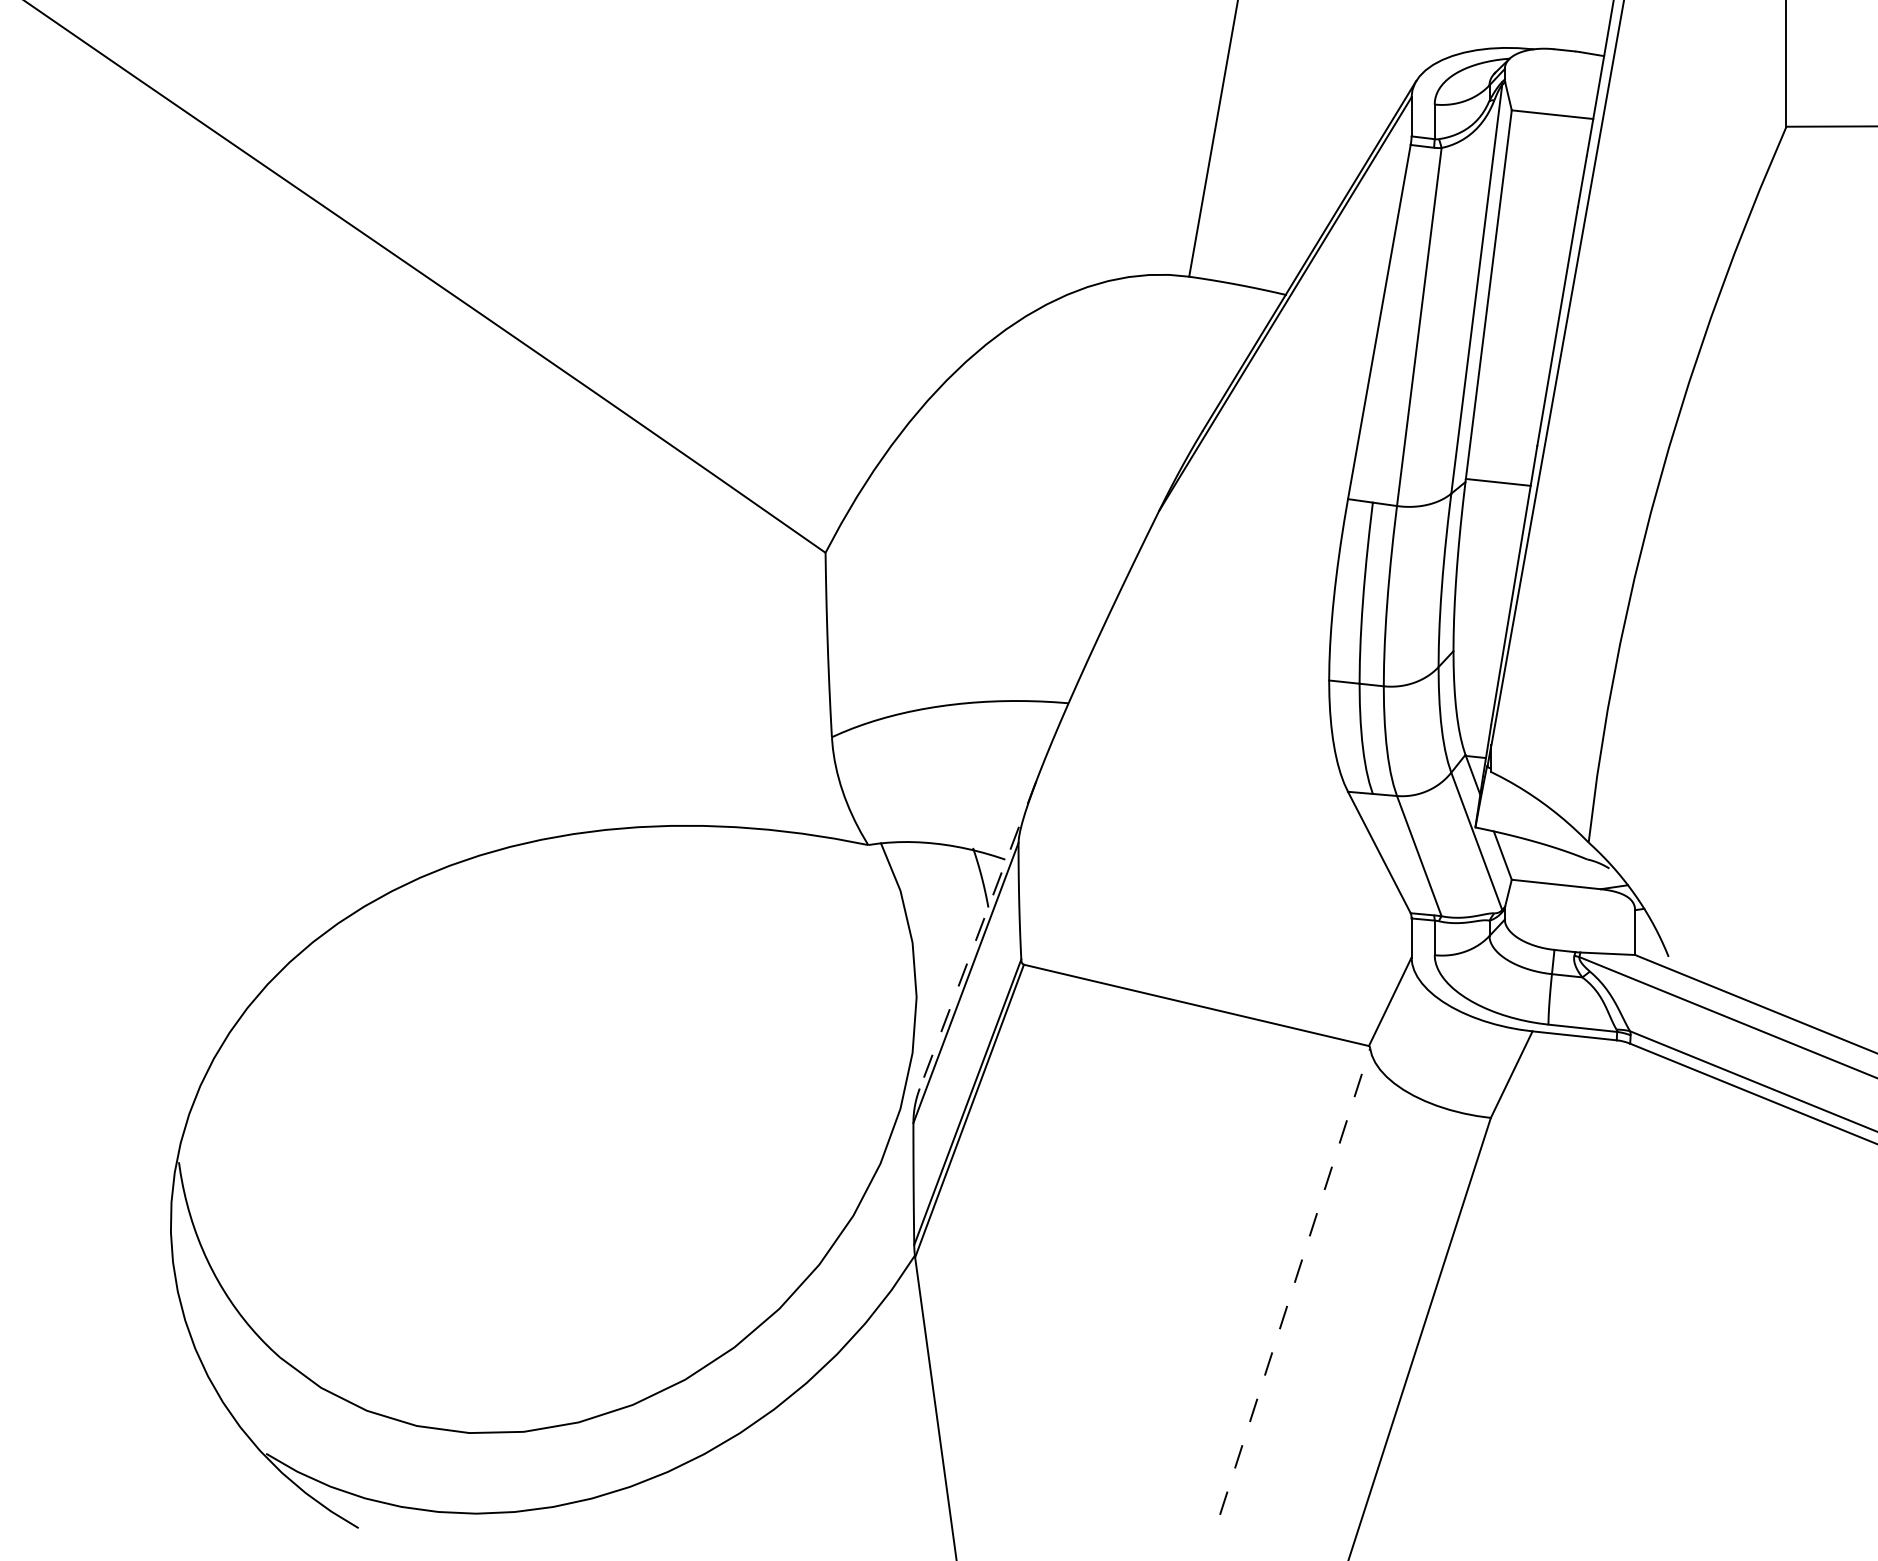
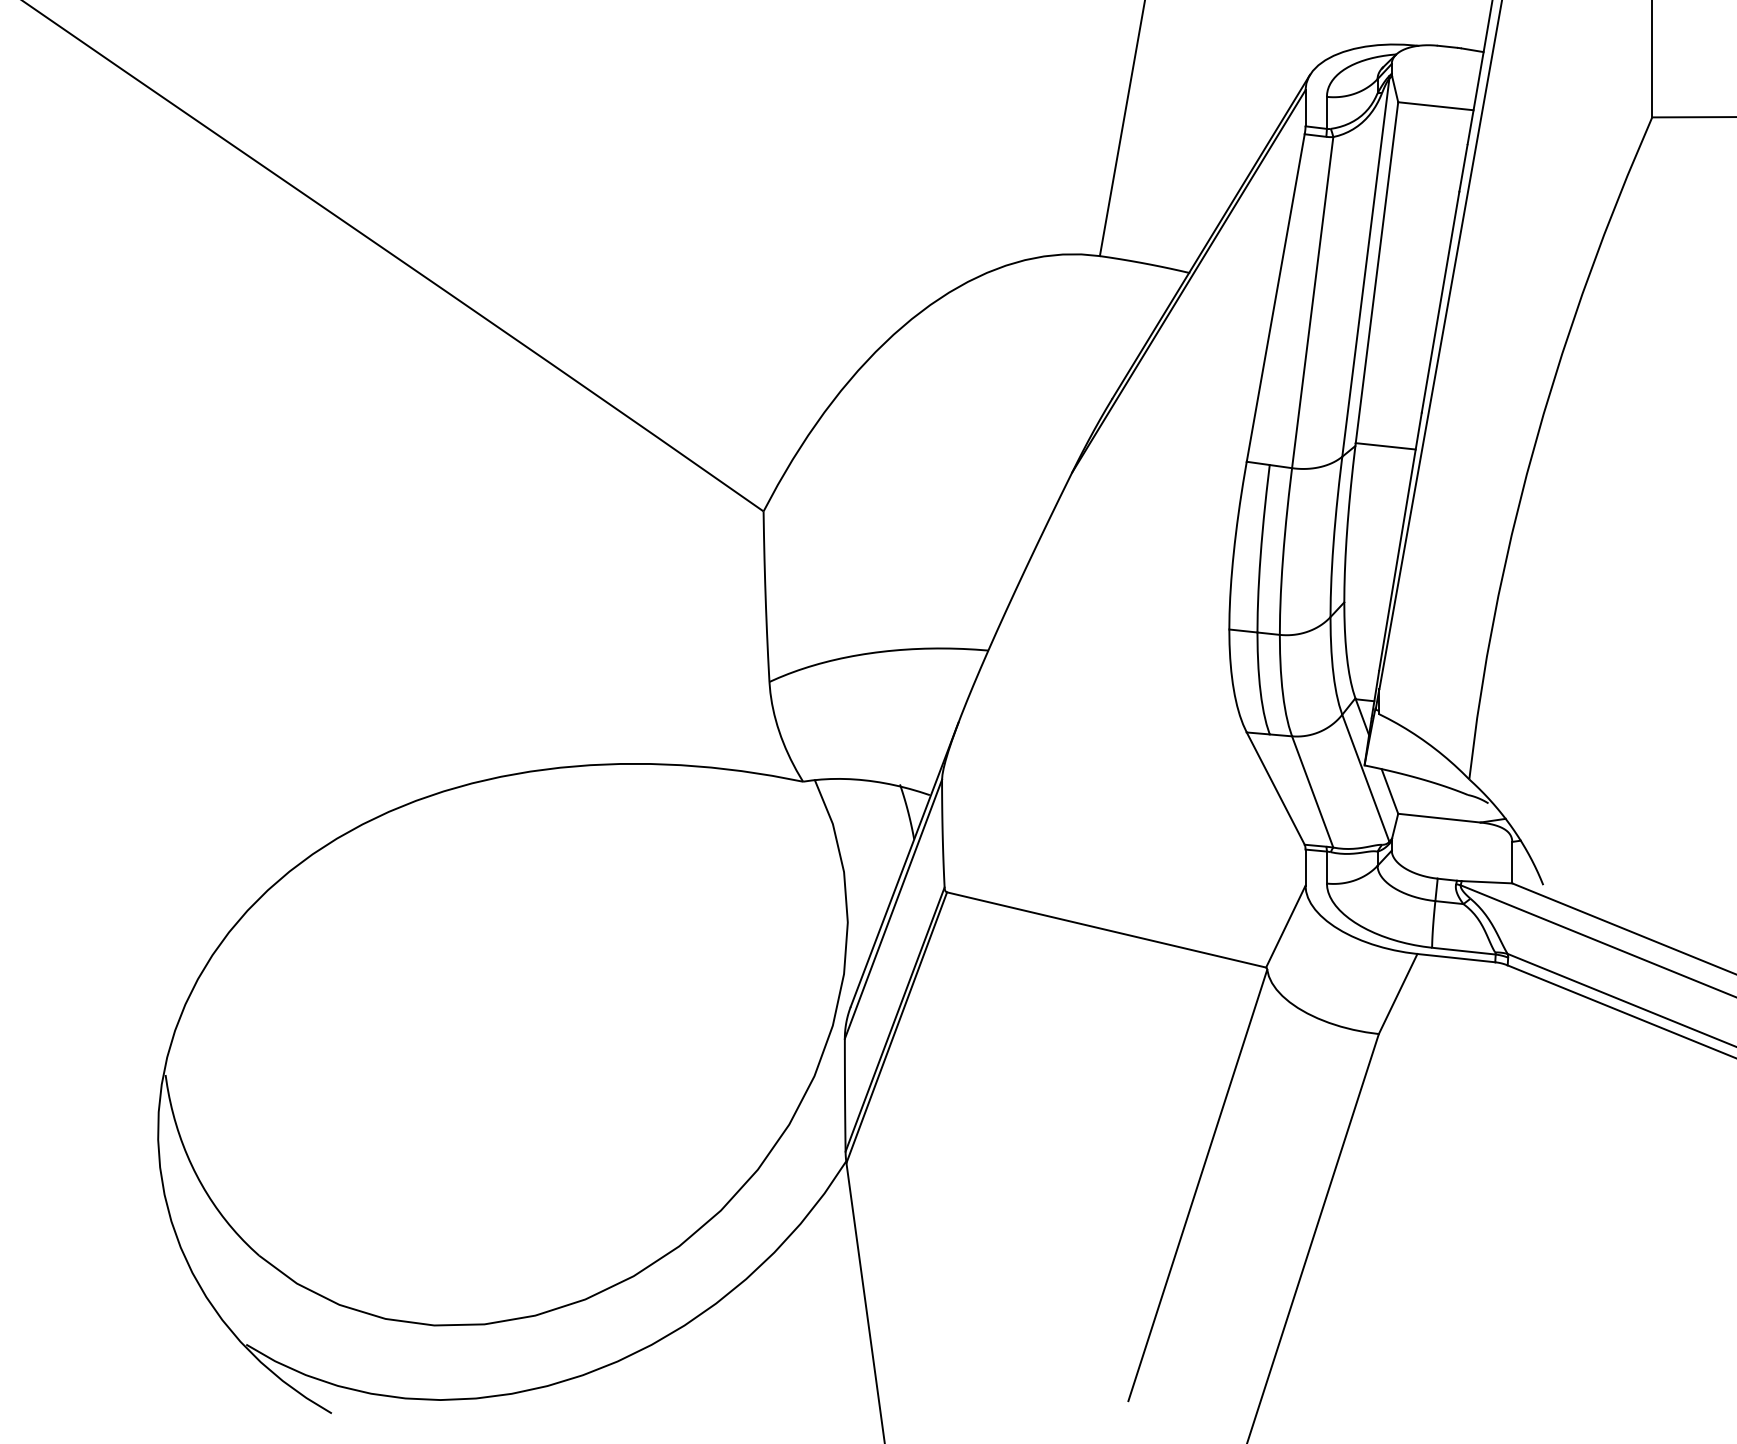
line: (977, 935) -> (904, 865), dashed -> solid
line: (1295, 1281) -> (1198, 1185), dashed -> solid

